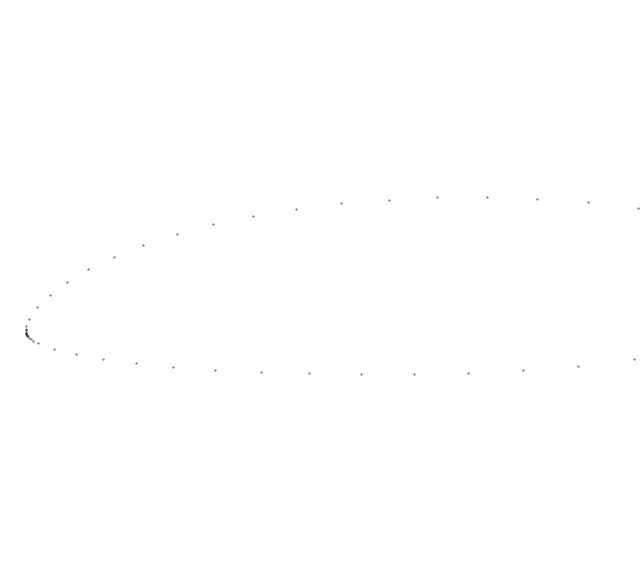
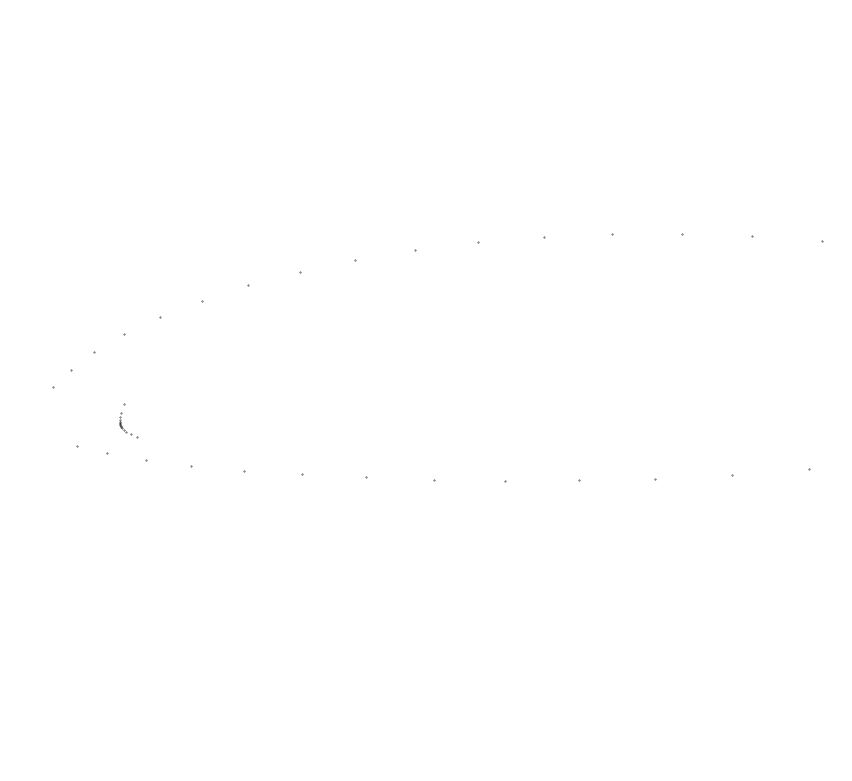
part: (32, 331) -> (129, 421), moved

